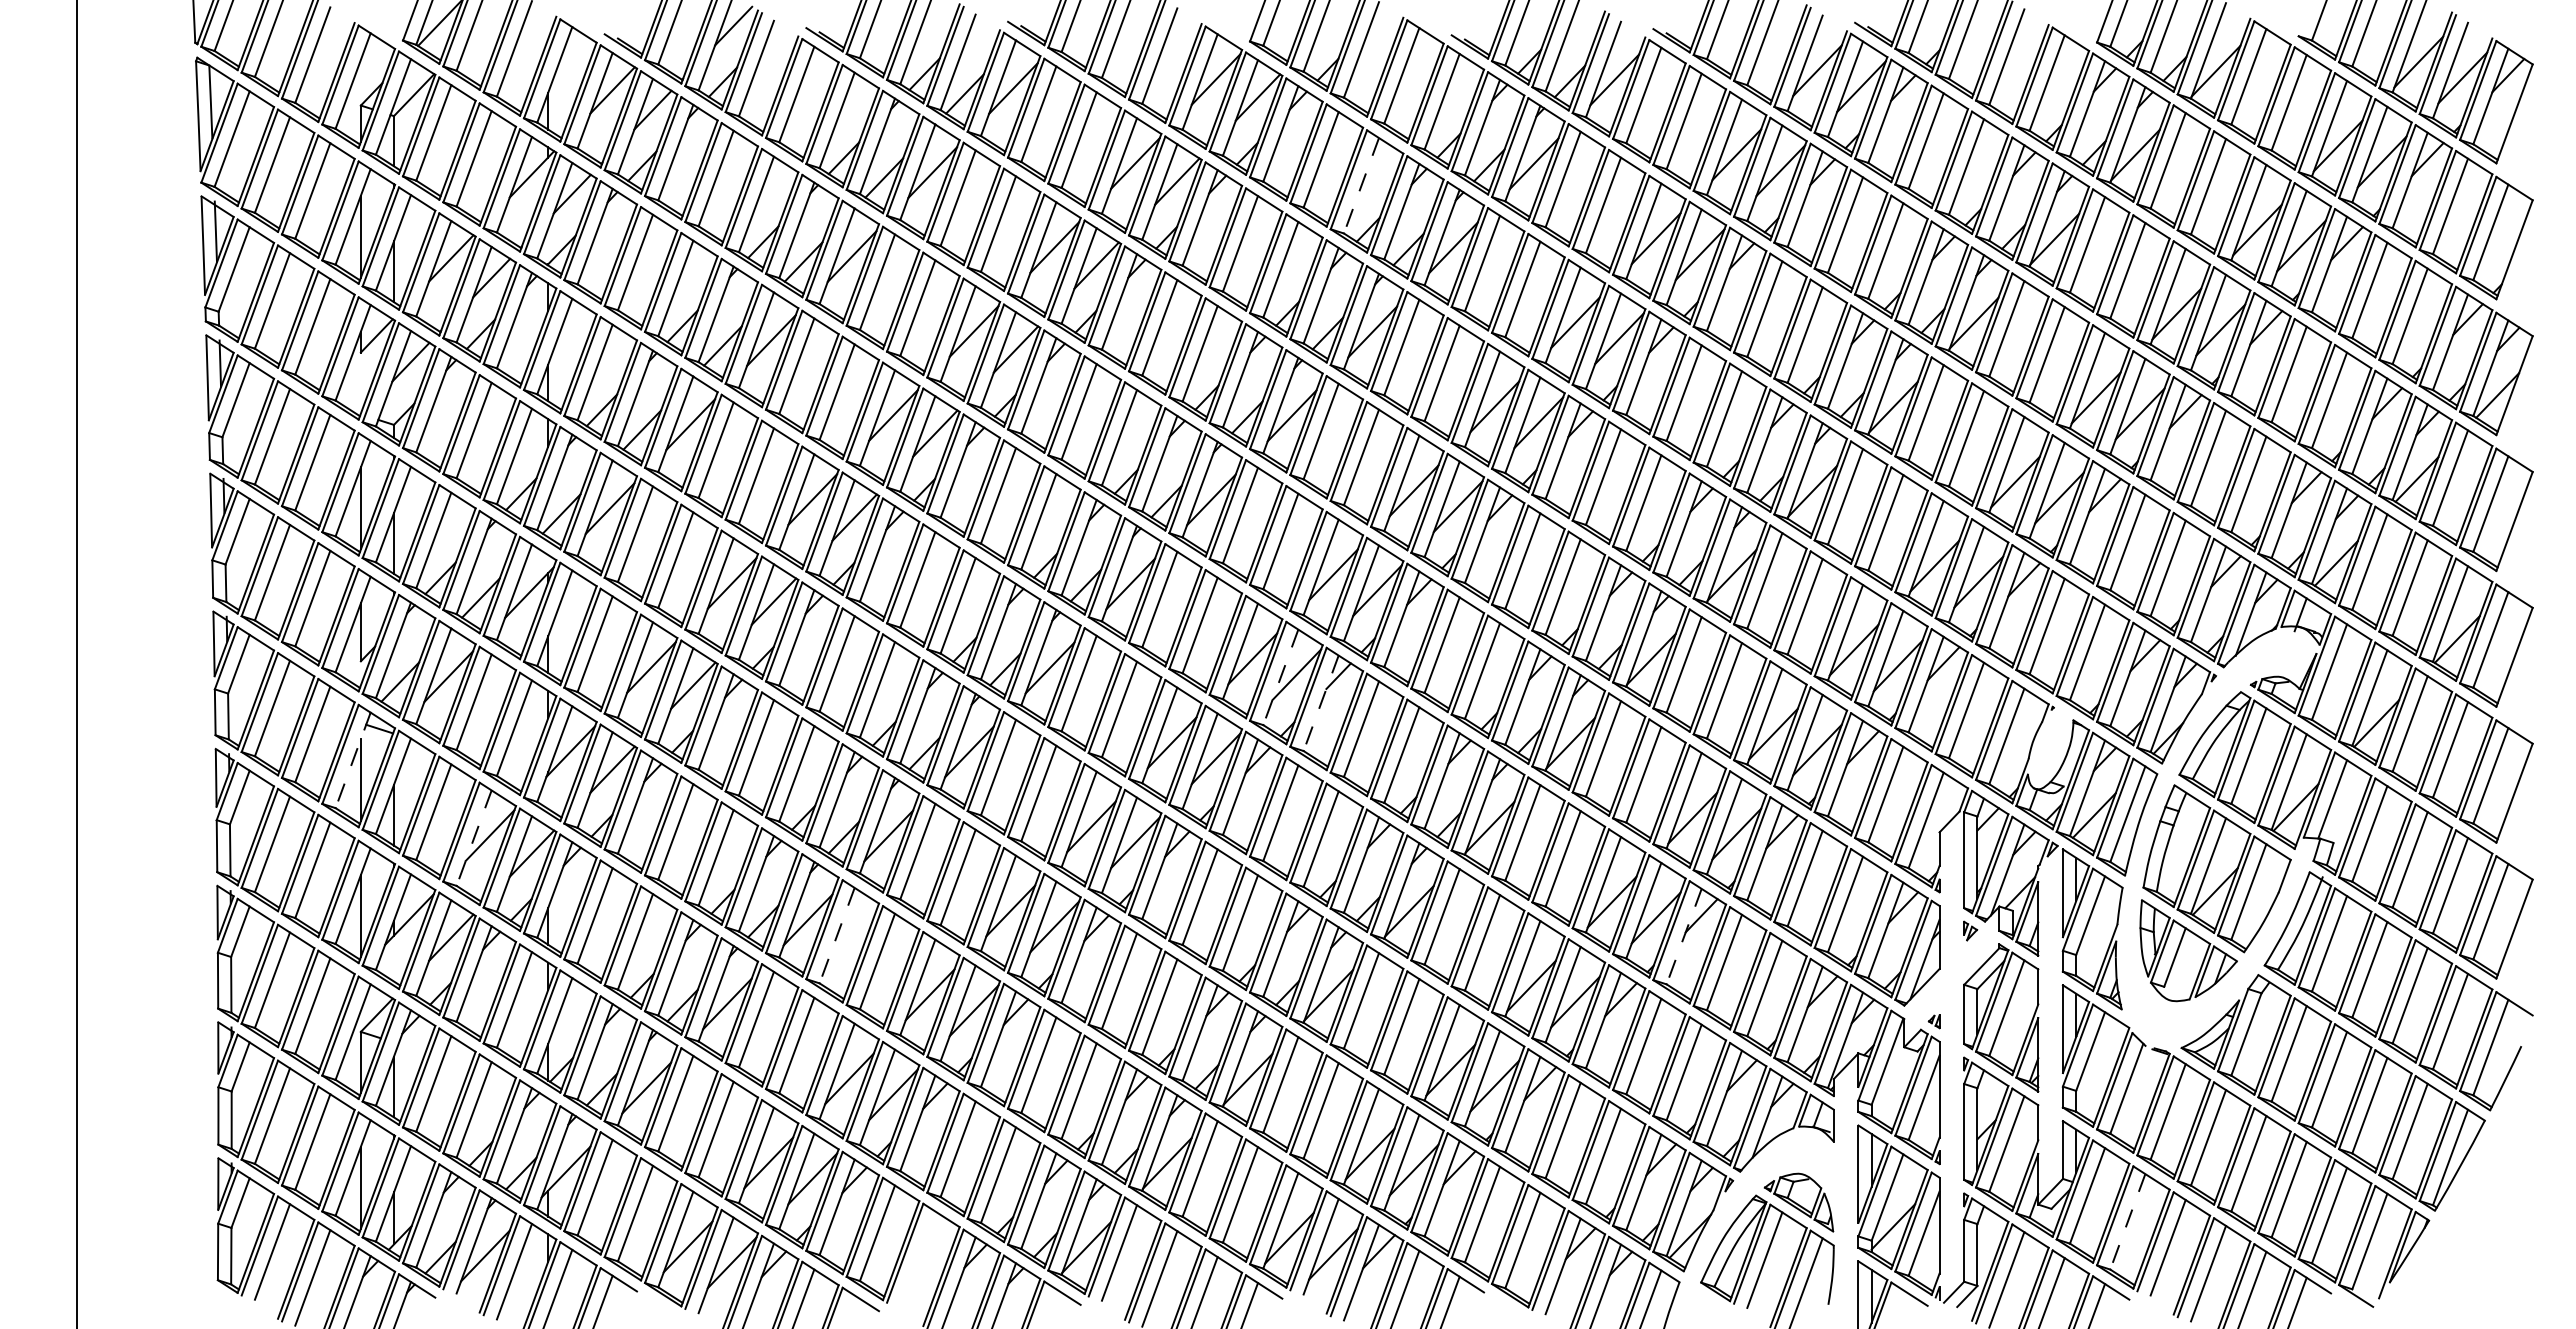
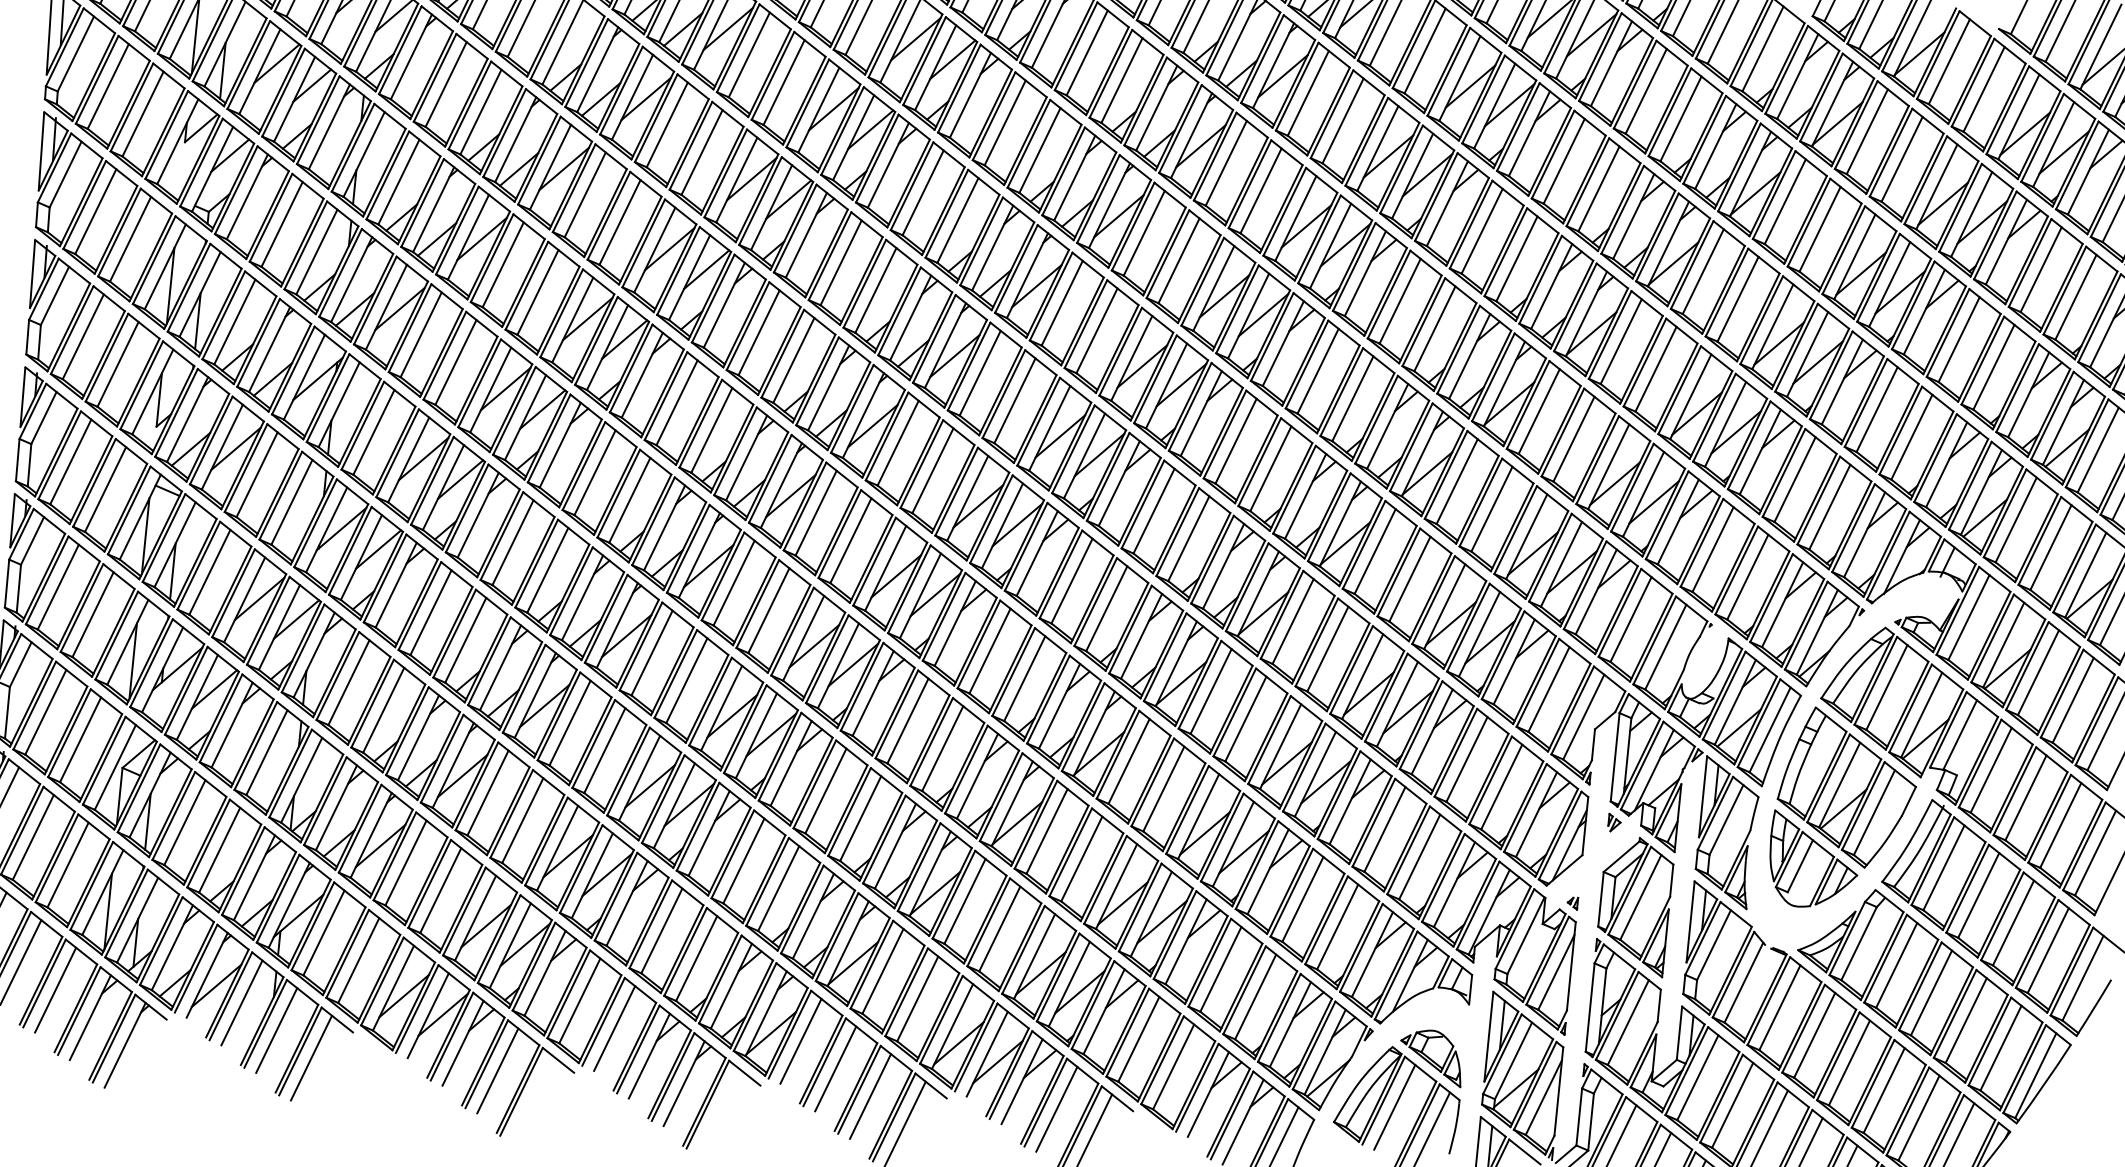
line: (1361, 185) -> (1122, 80), dashed -> solid
line: (1280, 677) -> (1002, 526), dashed -> solid
line: (1321, 703) -> (1037, 553), dashed -> solid
line: (353, 760) -> (140, 517), dashed -> solid
line: (474, 838) -> (244, 600), dashed -> solid
line: (837, 935) -> (570, 722), dashed -> solid
line: (1684, 936) -> (1350, 801), dashed -> solid
line: (2127, 1221) -> (1732, 1105), dashed -> solid
line: (917, 1258) -> (614, 1027), added

